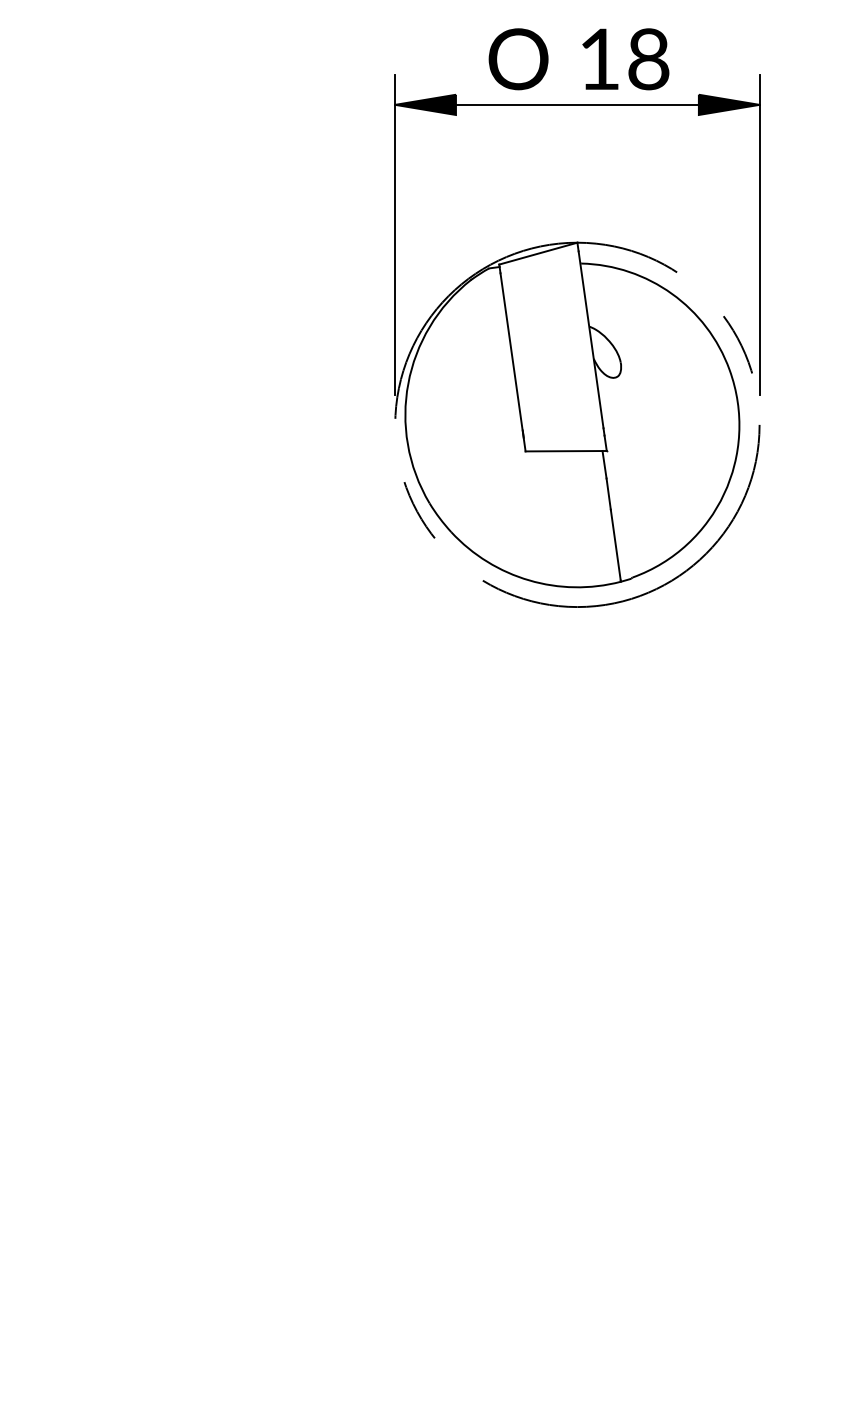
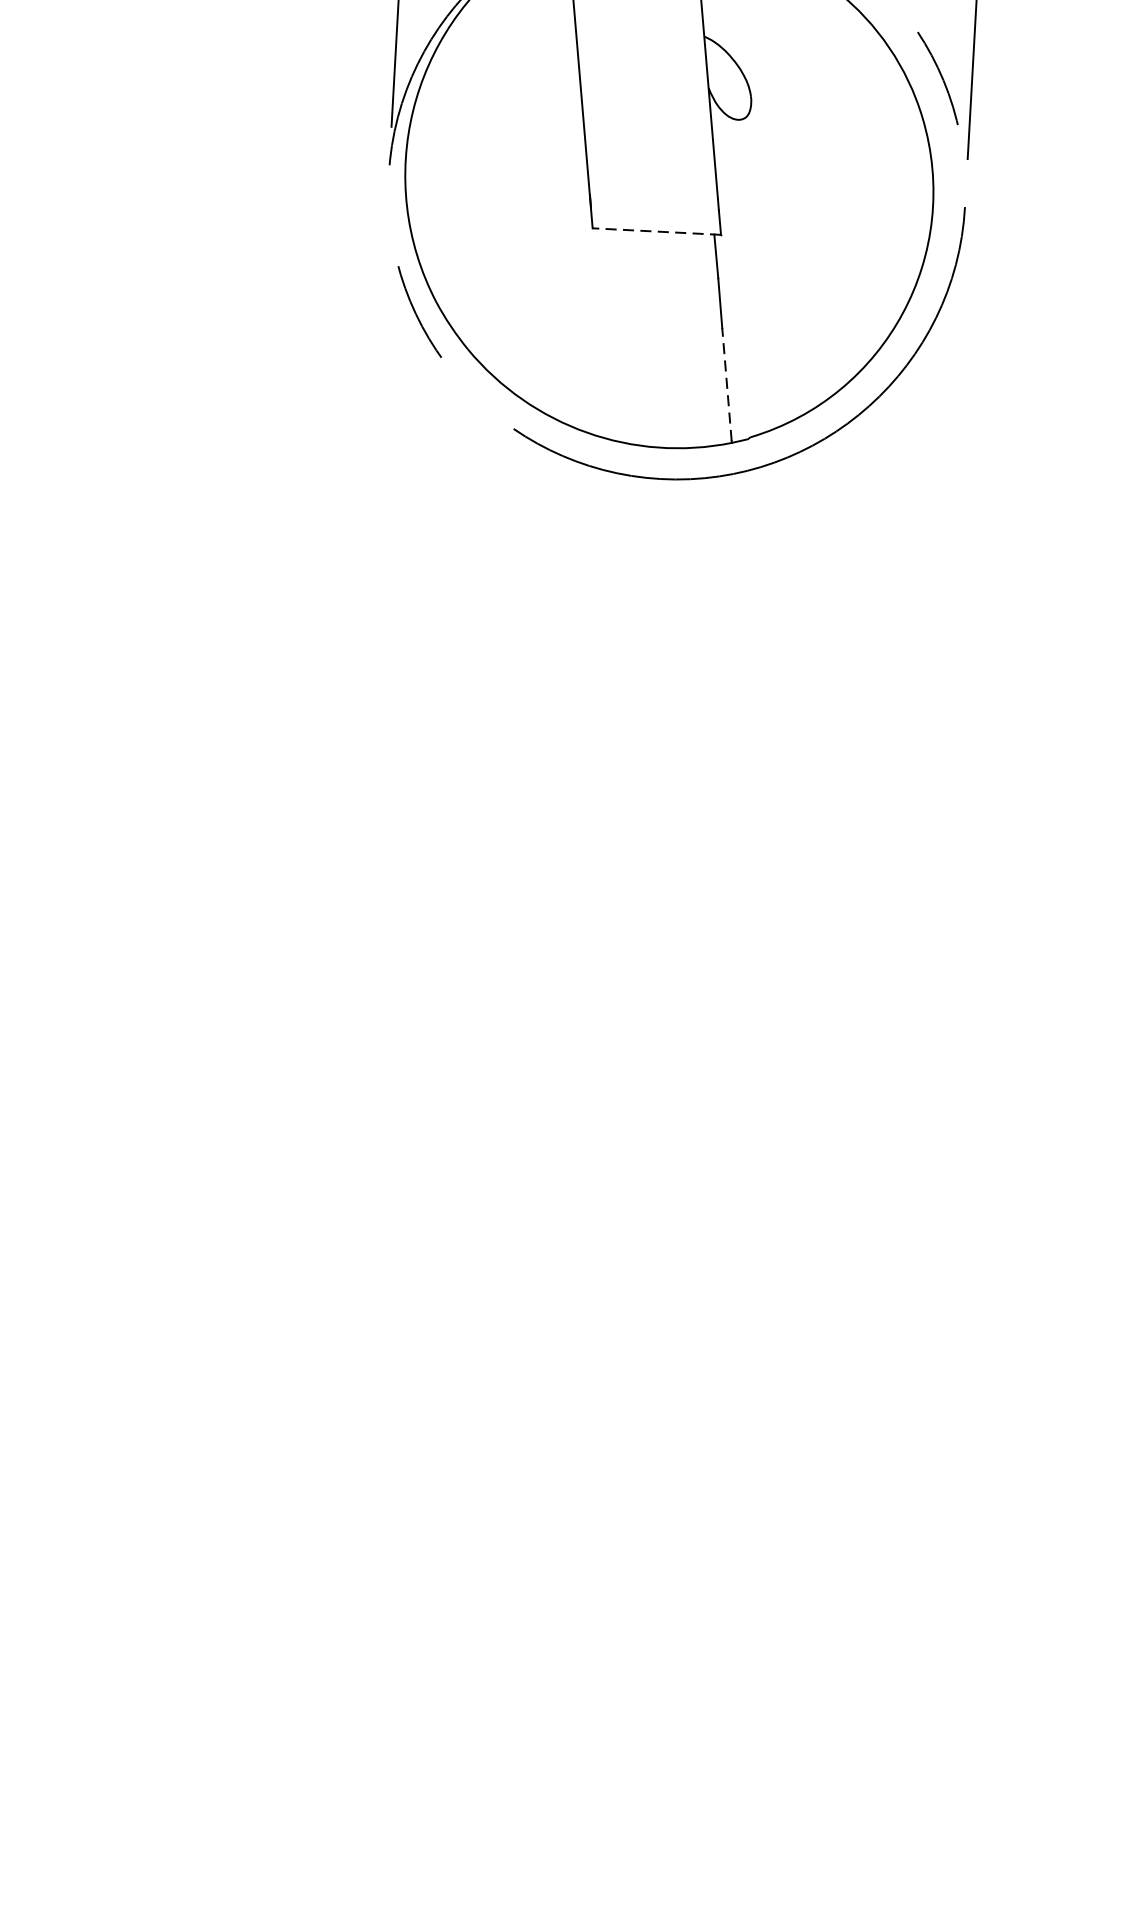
line: (566, 451) -> (657, 232), solid -> dashed
line: (615, 545) -> (726, 385), solid -> dashed

